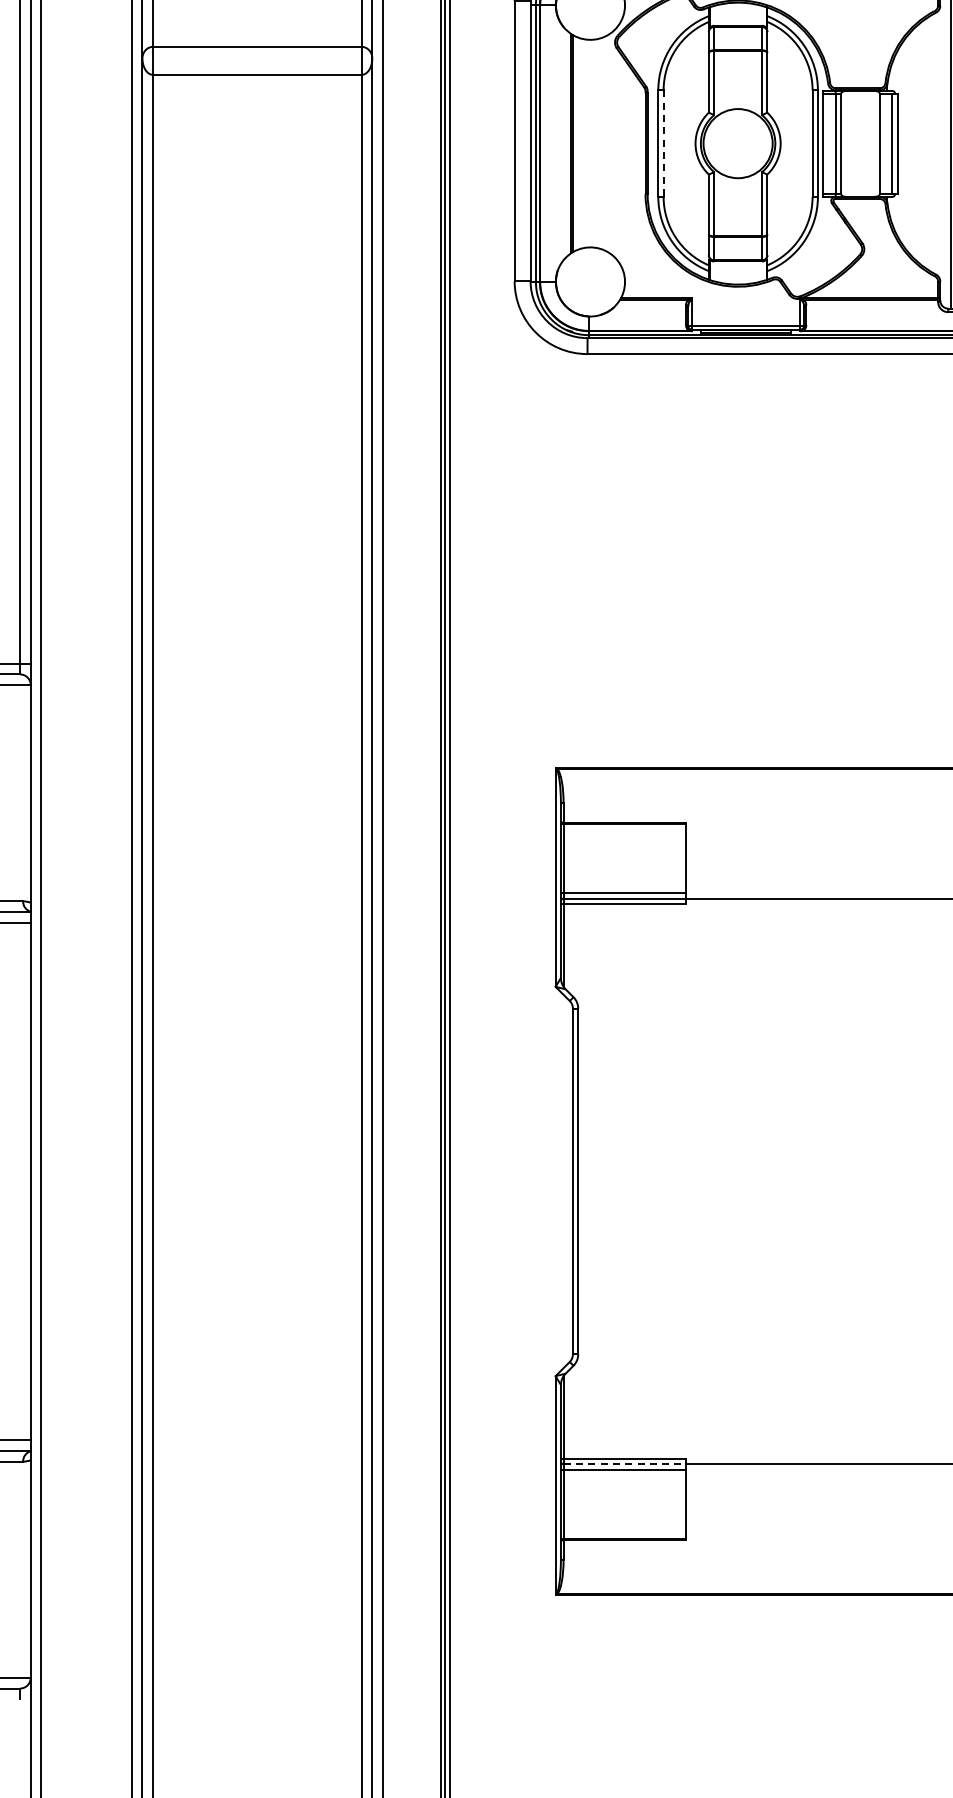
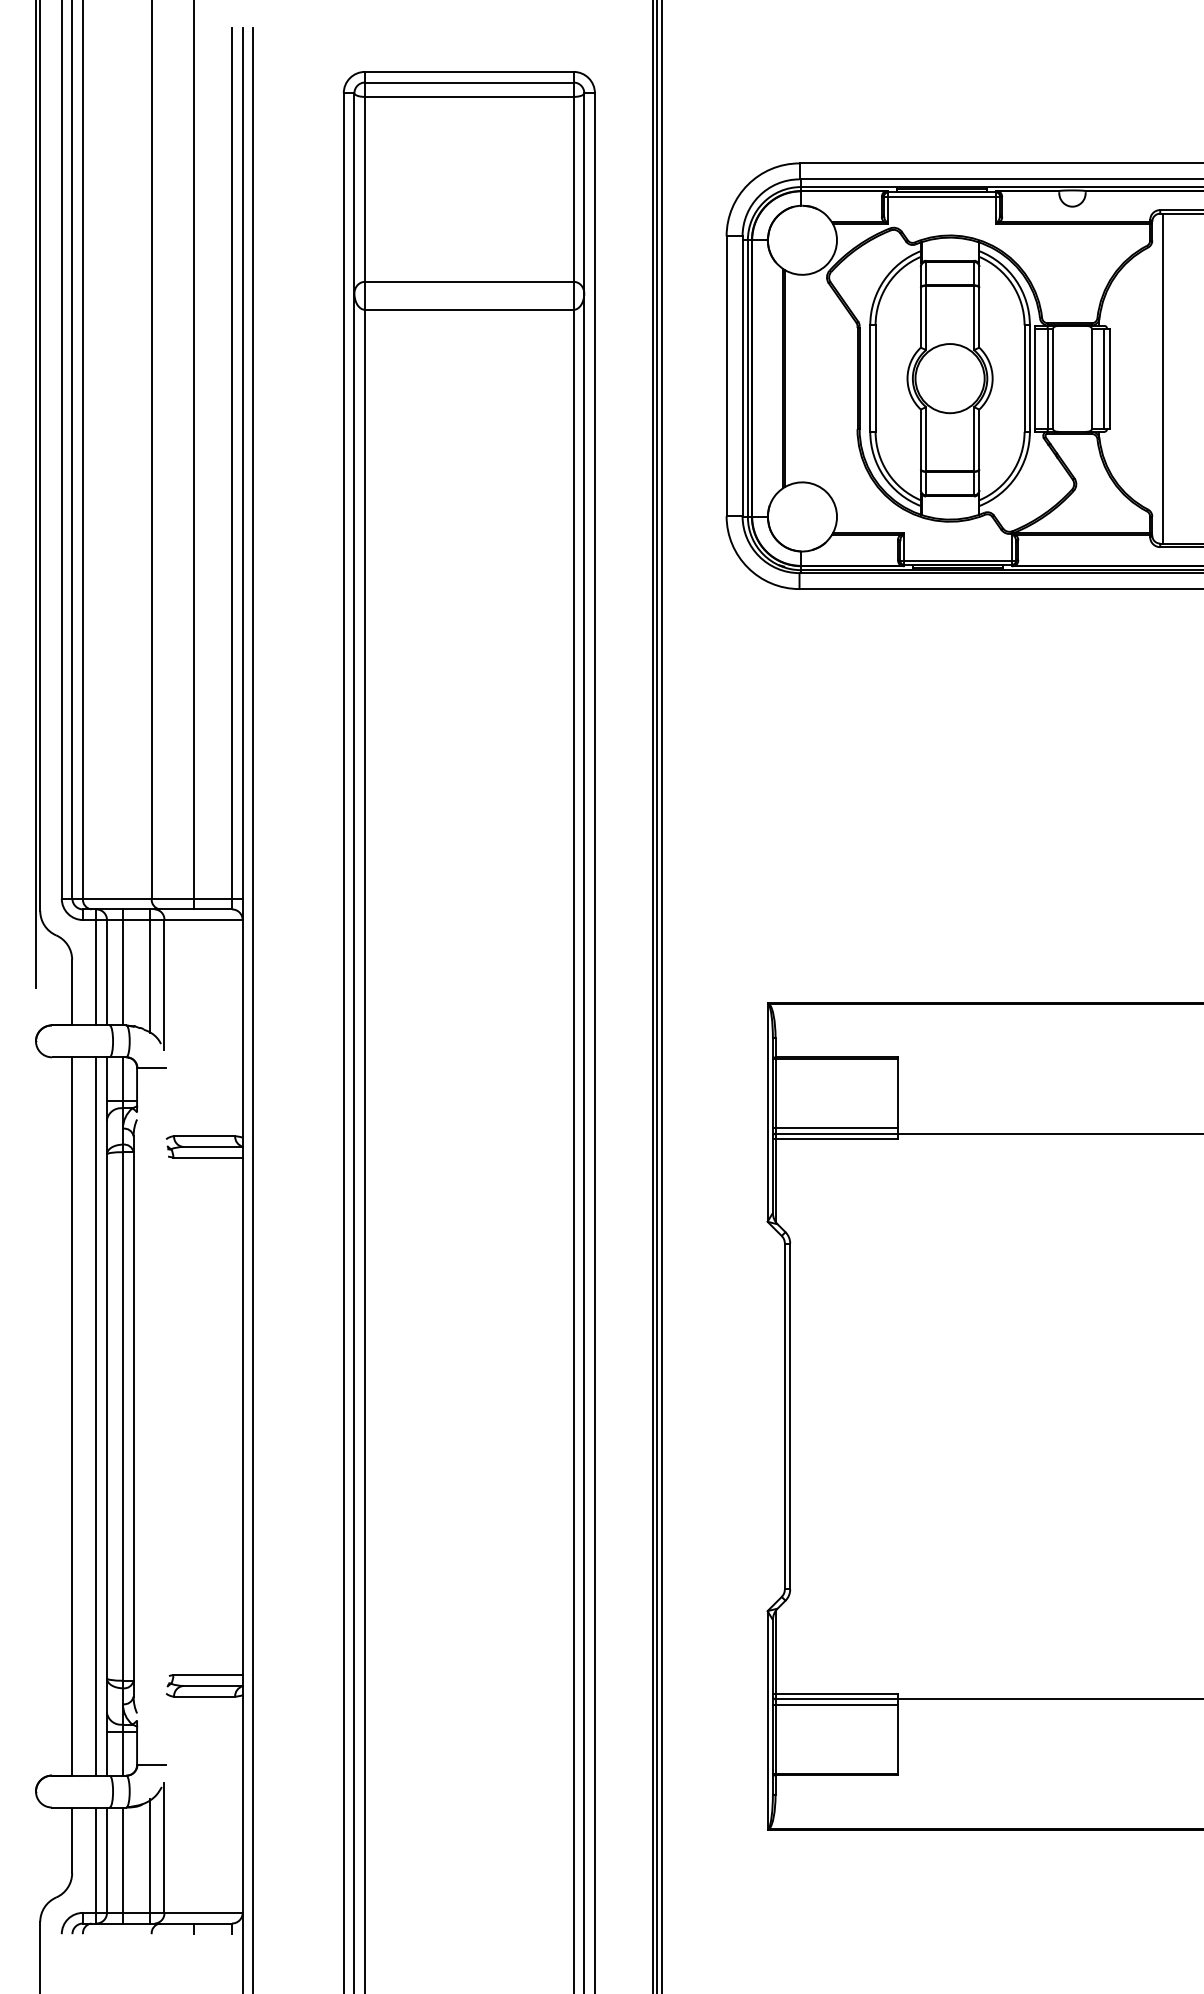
line: (663, 144) -> (875, 379), dashed -> solid
line: (625, 1464) -> (837, 1699), dashed -> solid

